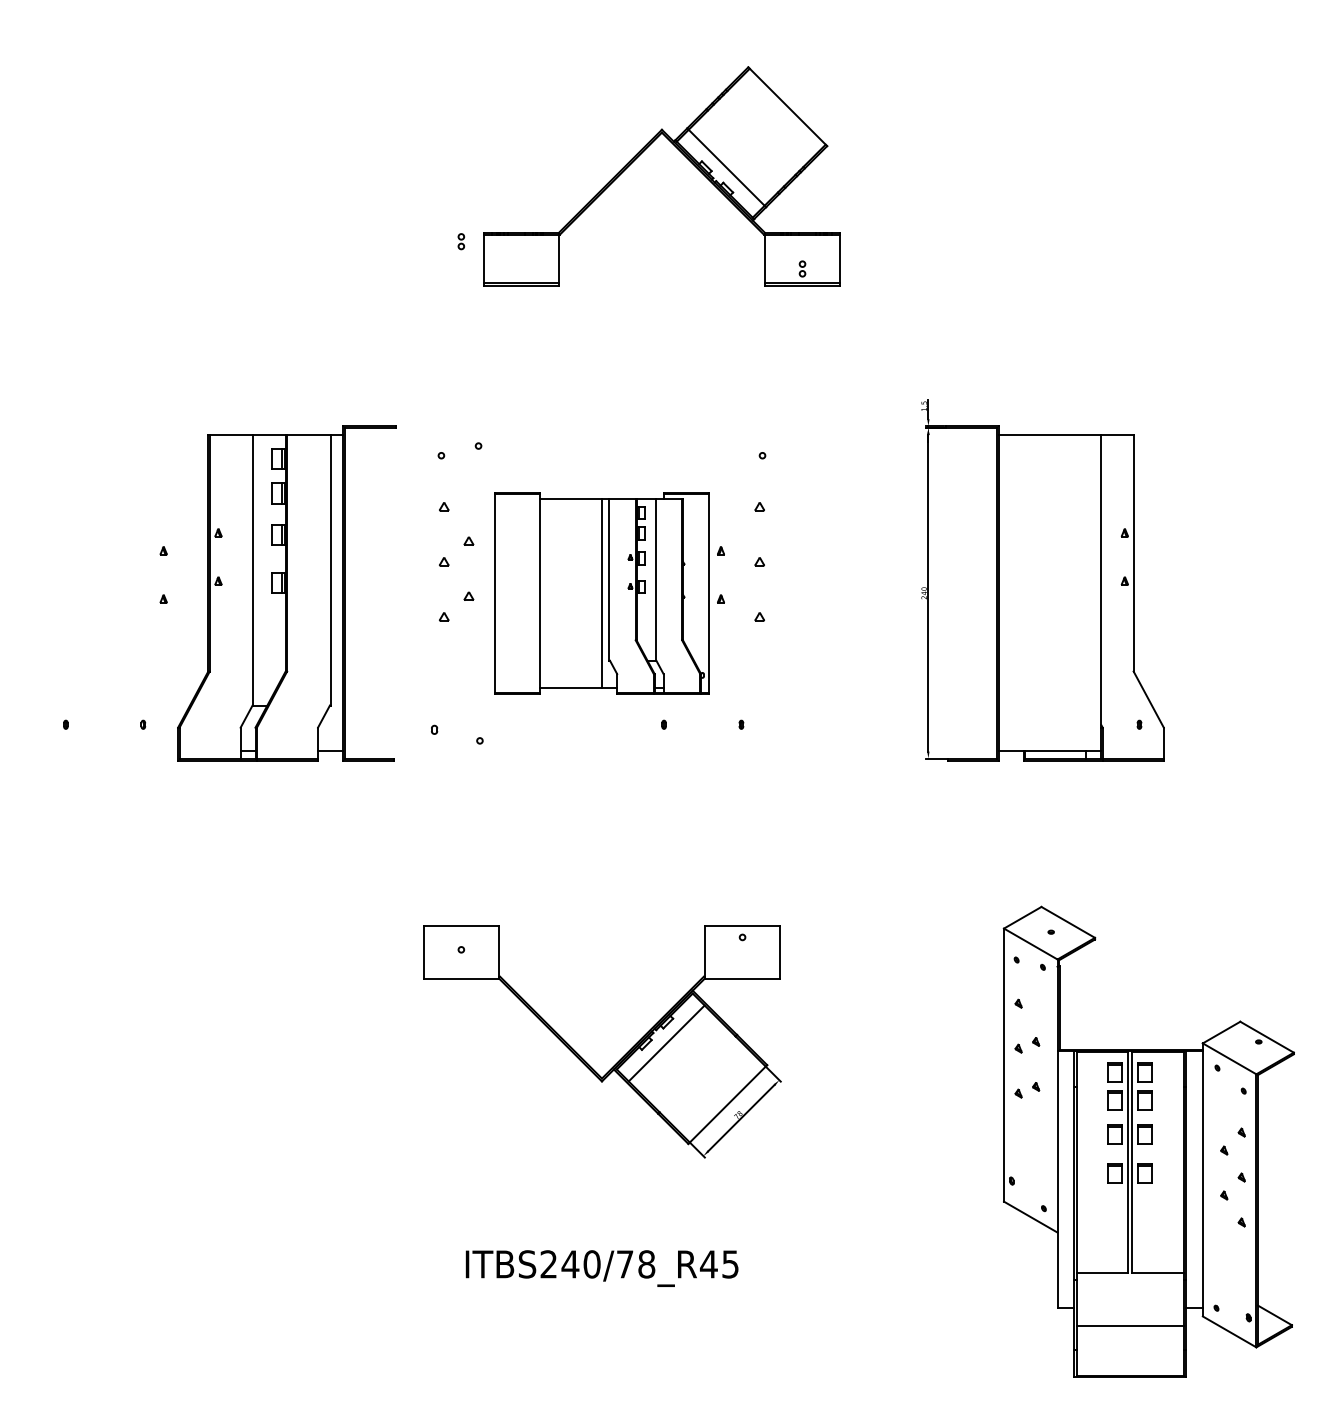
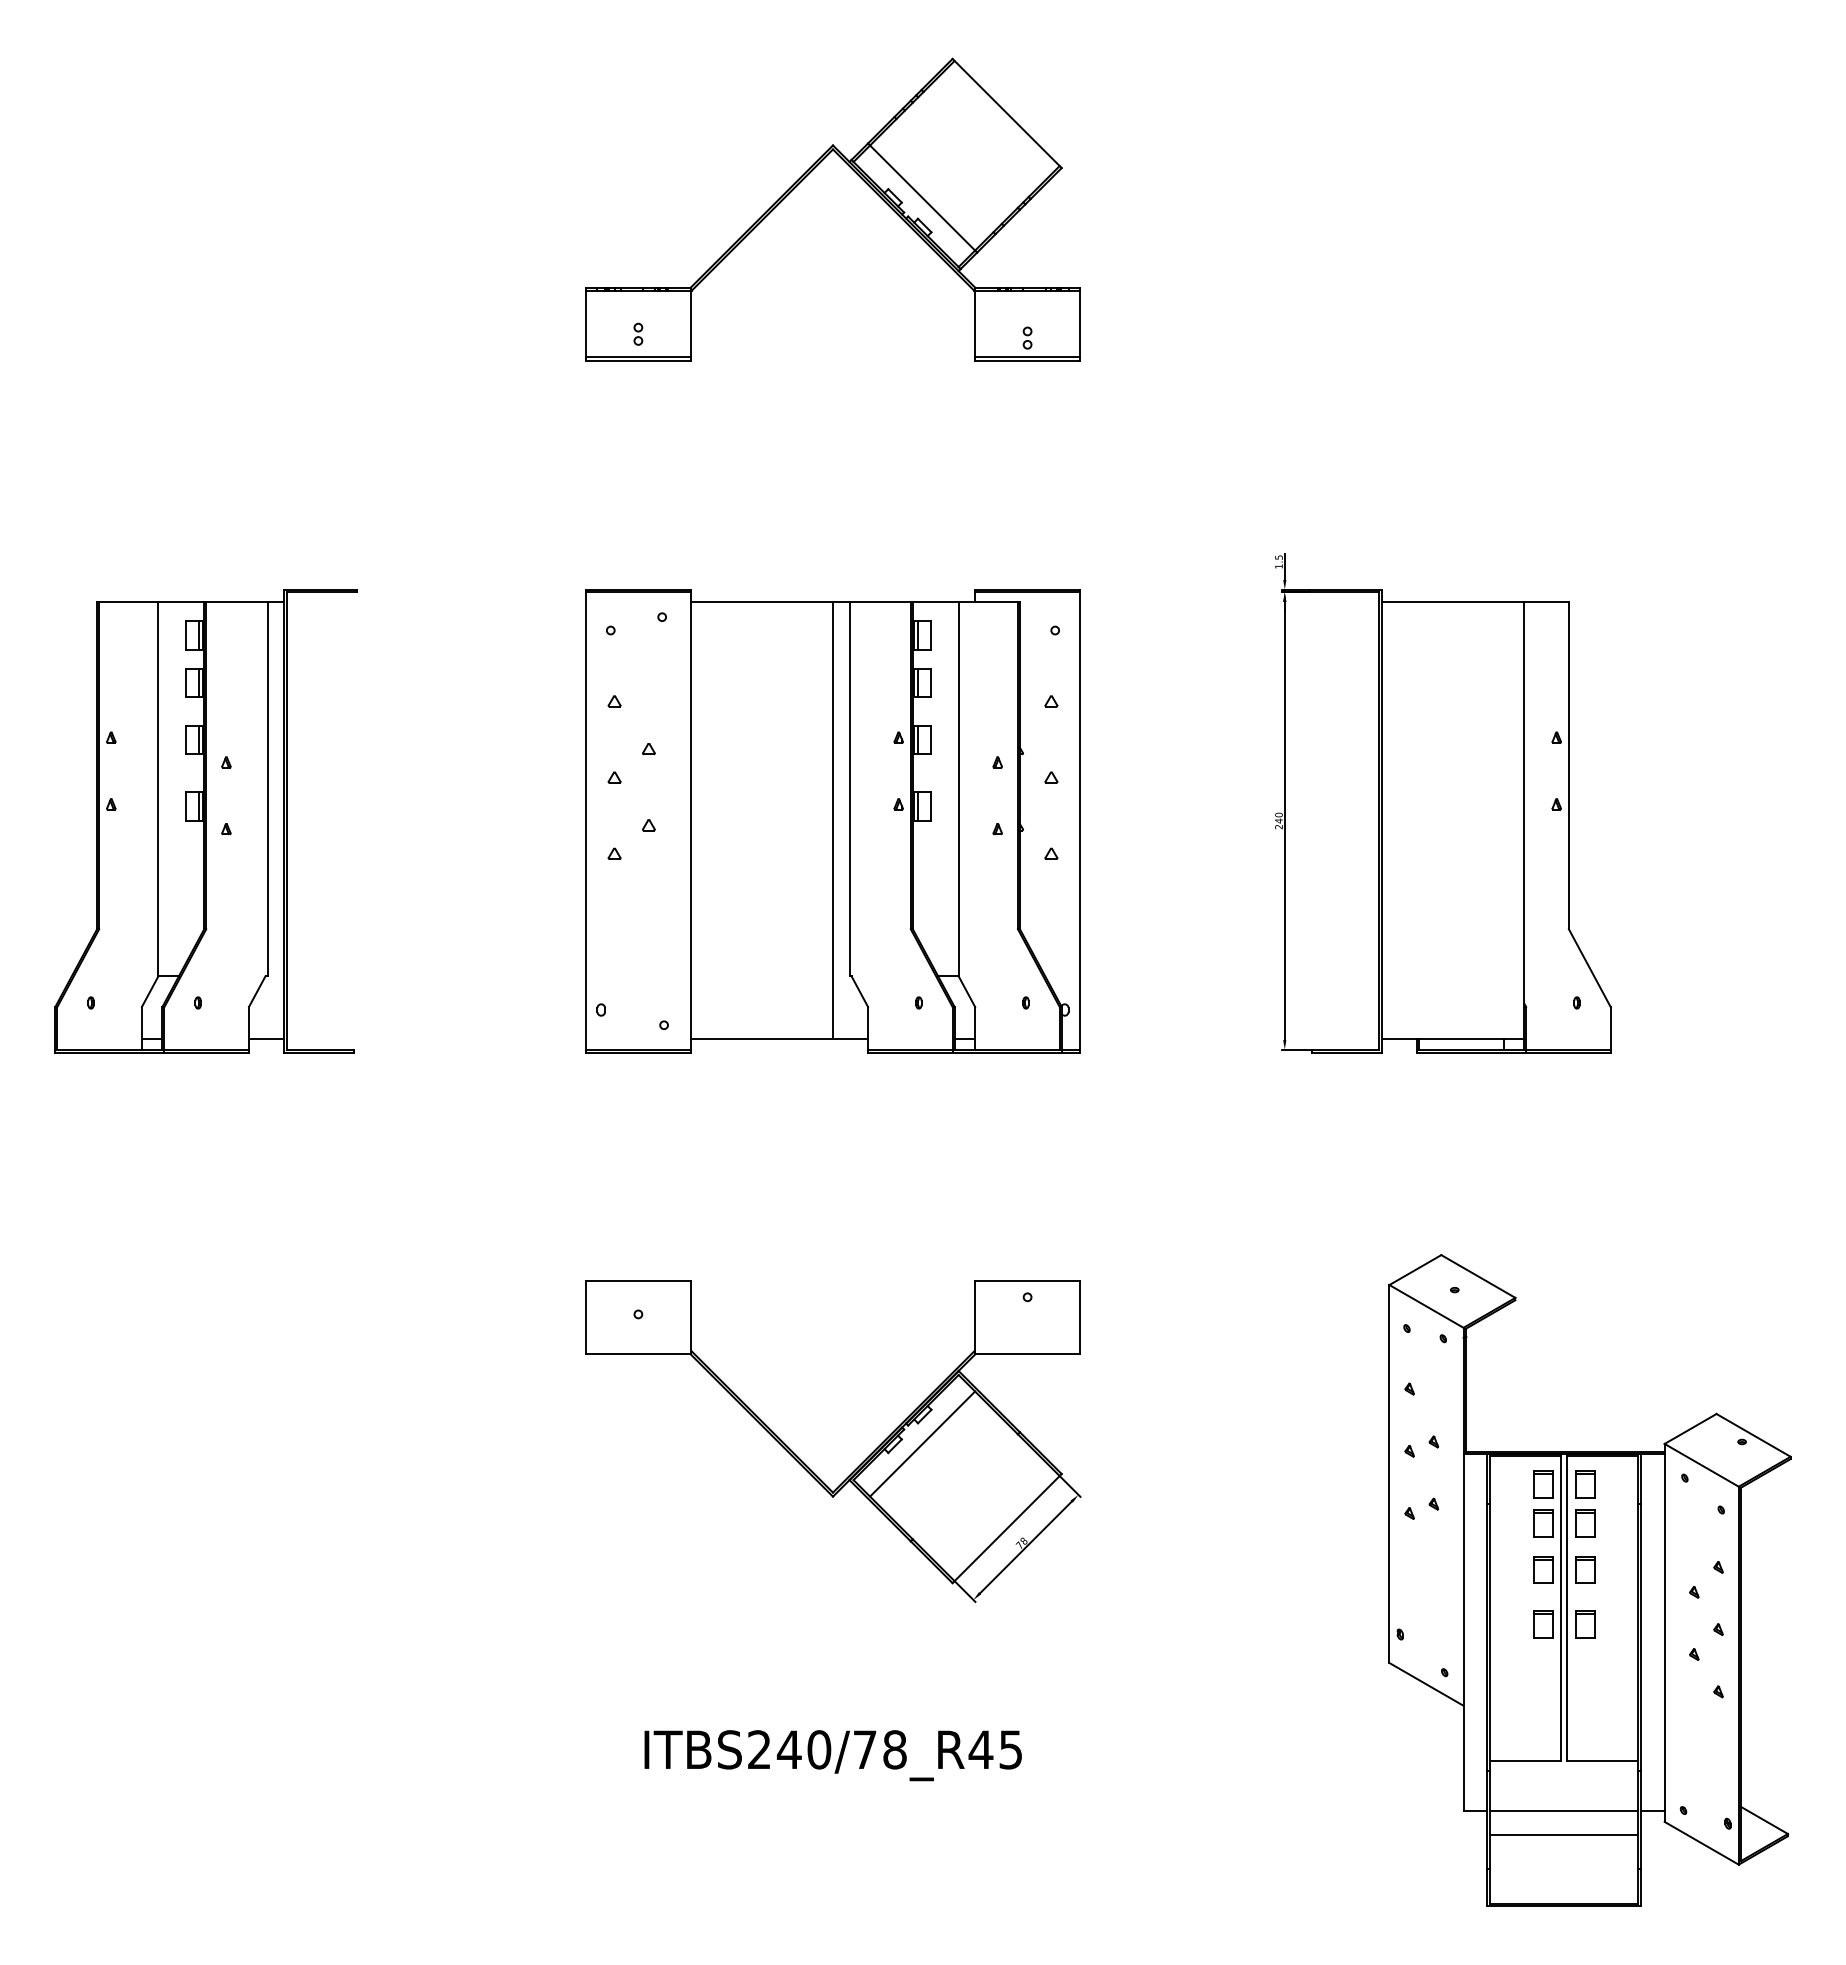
part: (640, 155) -> (803, 180), moved
part: (286, 593) -> (205, 821), moved
part: (601, 593) -> (832, 821), size x1.67
line: (1129, 1308) -> (1563, 1810), added

